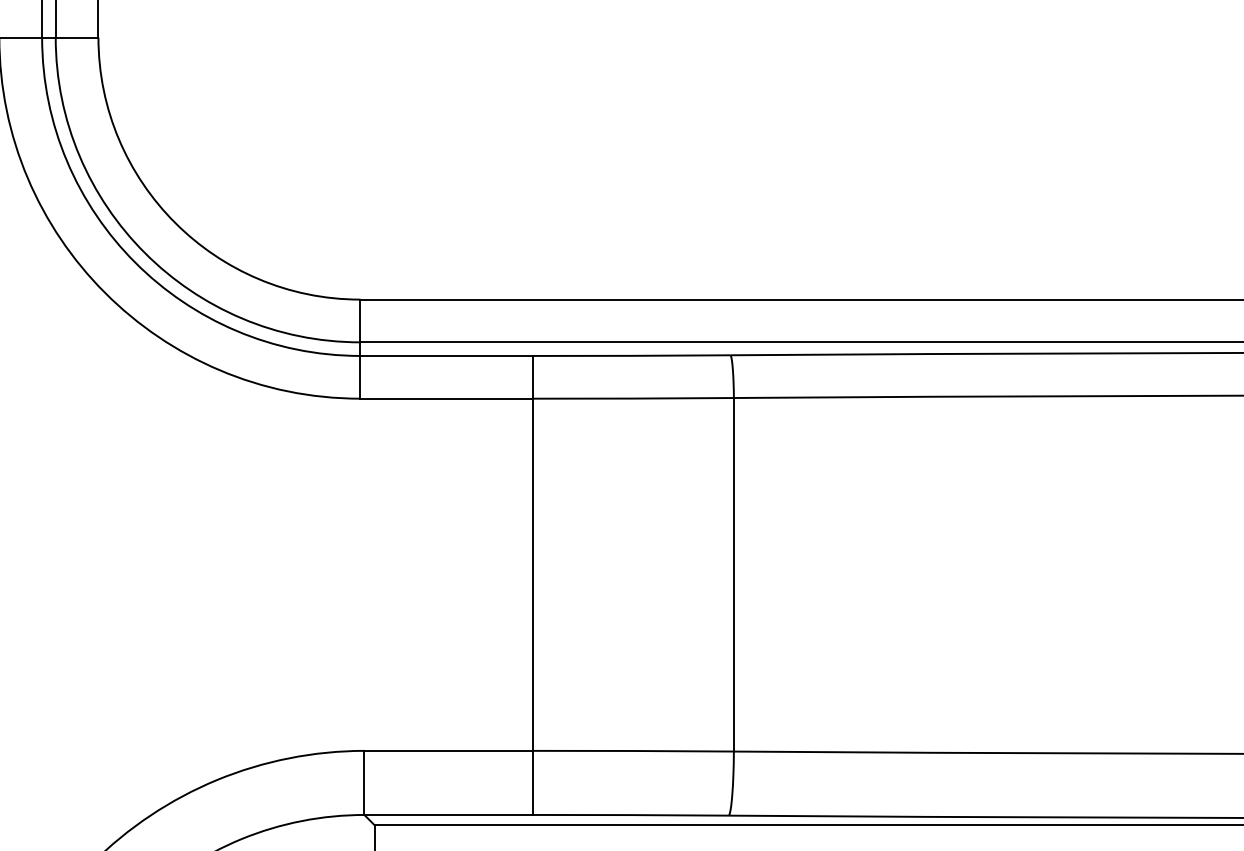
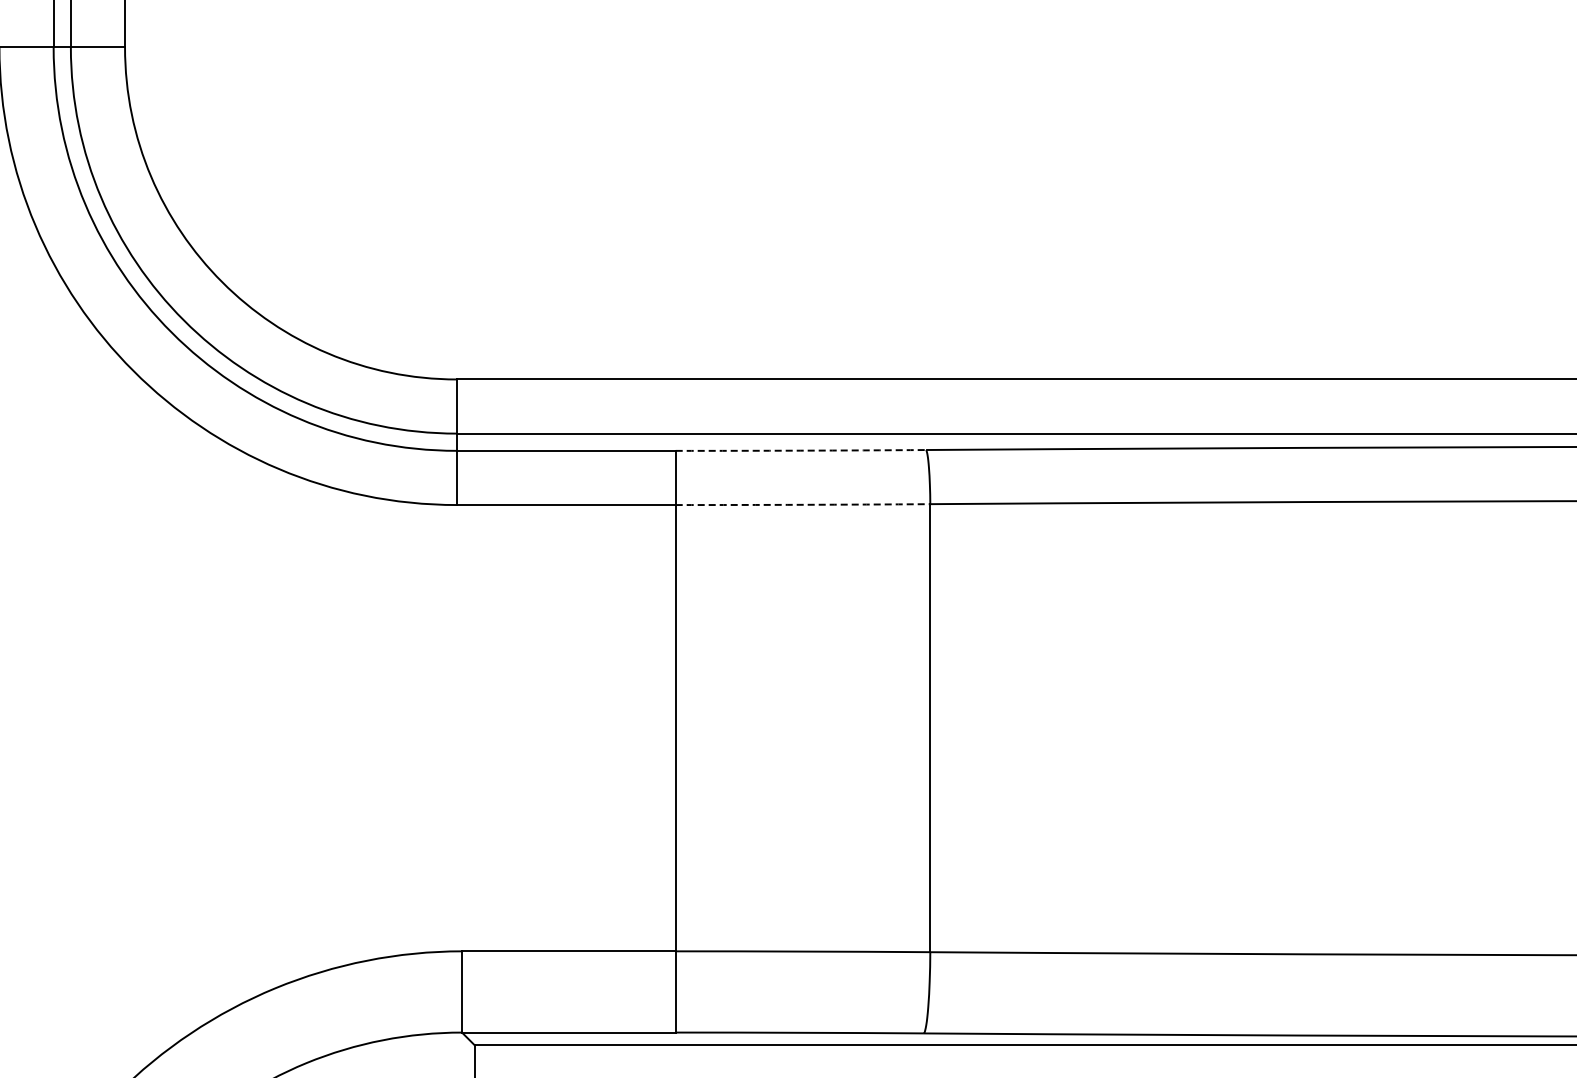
arc: (631, 355) -> (800, 450), solid -> dashed
arc: (633, 398) -> (803, 504), solid -> dashed

